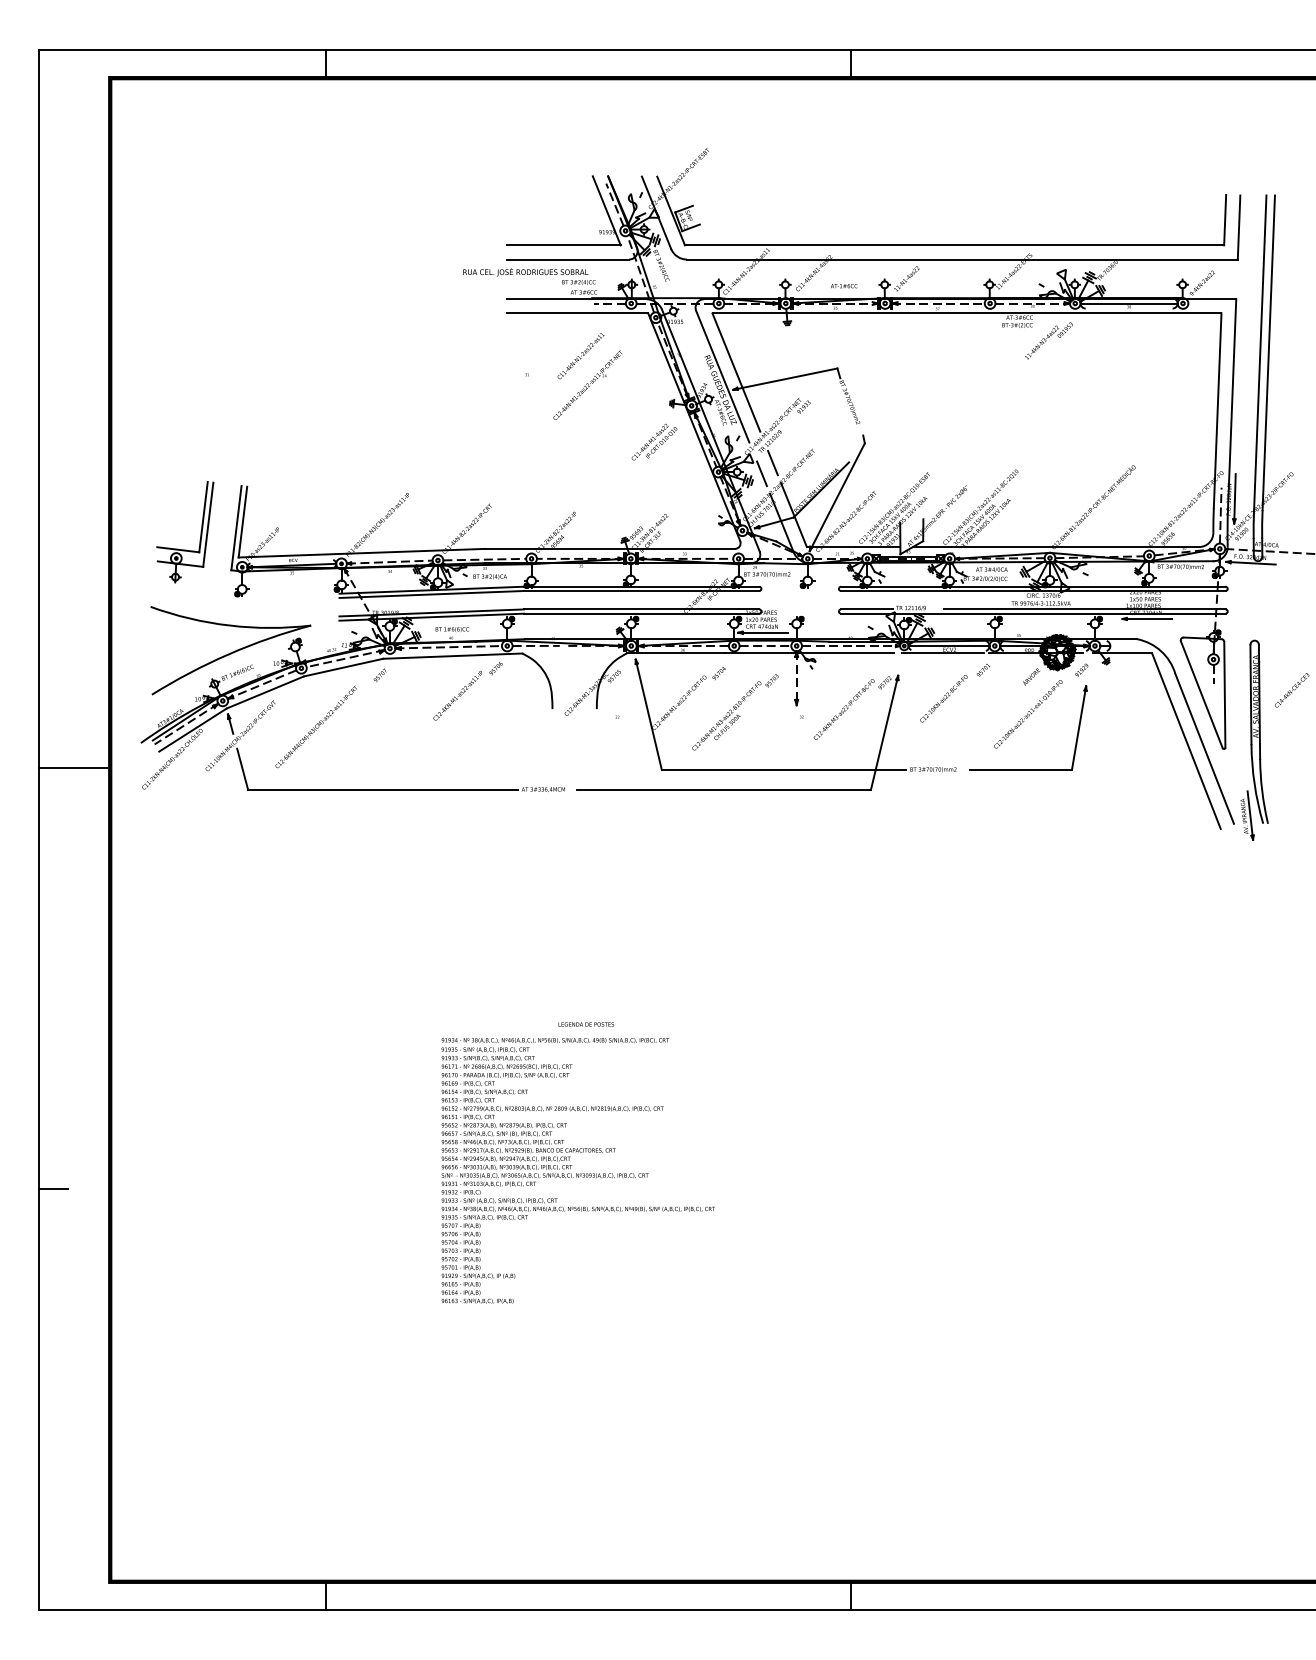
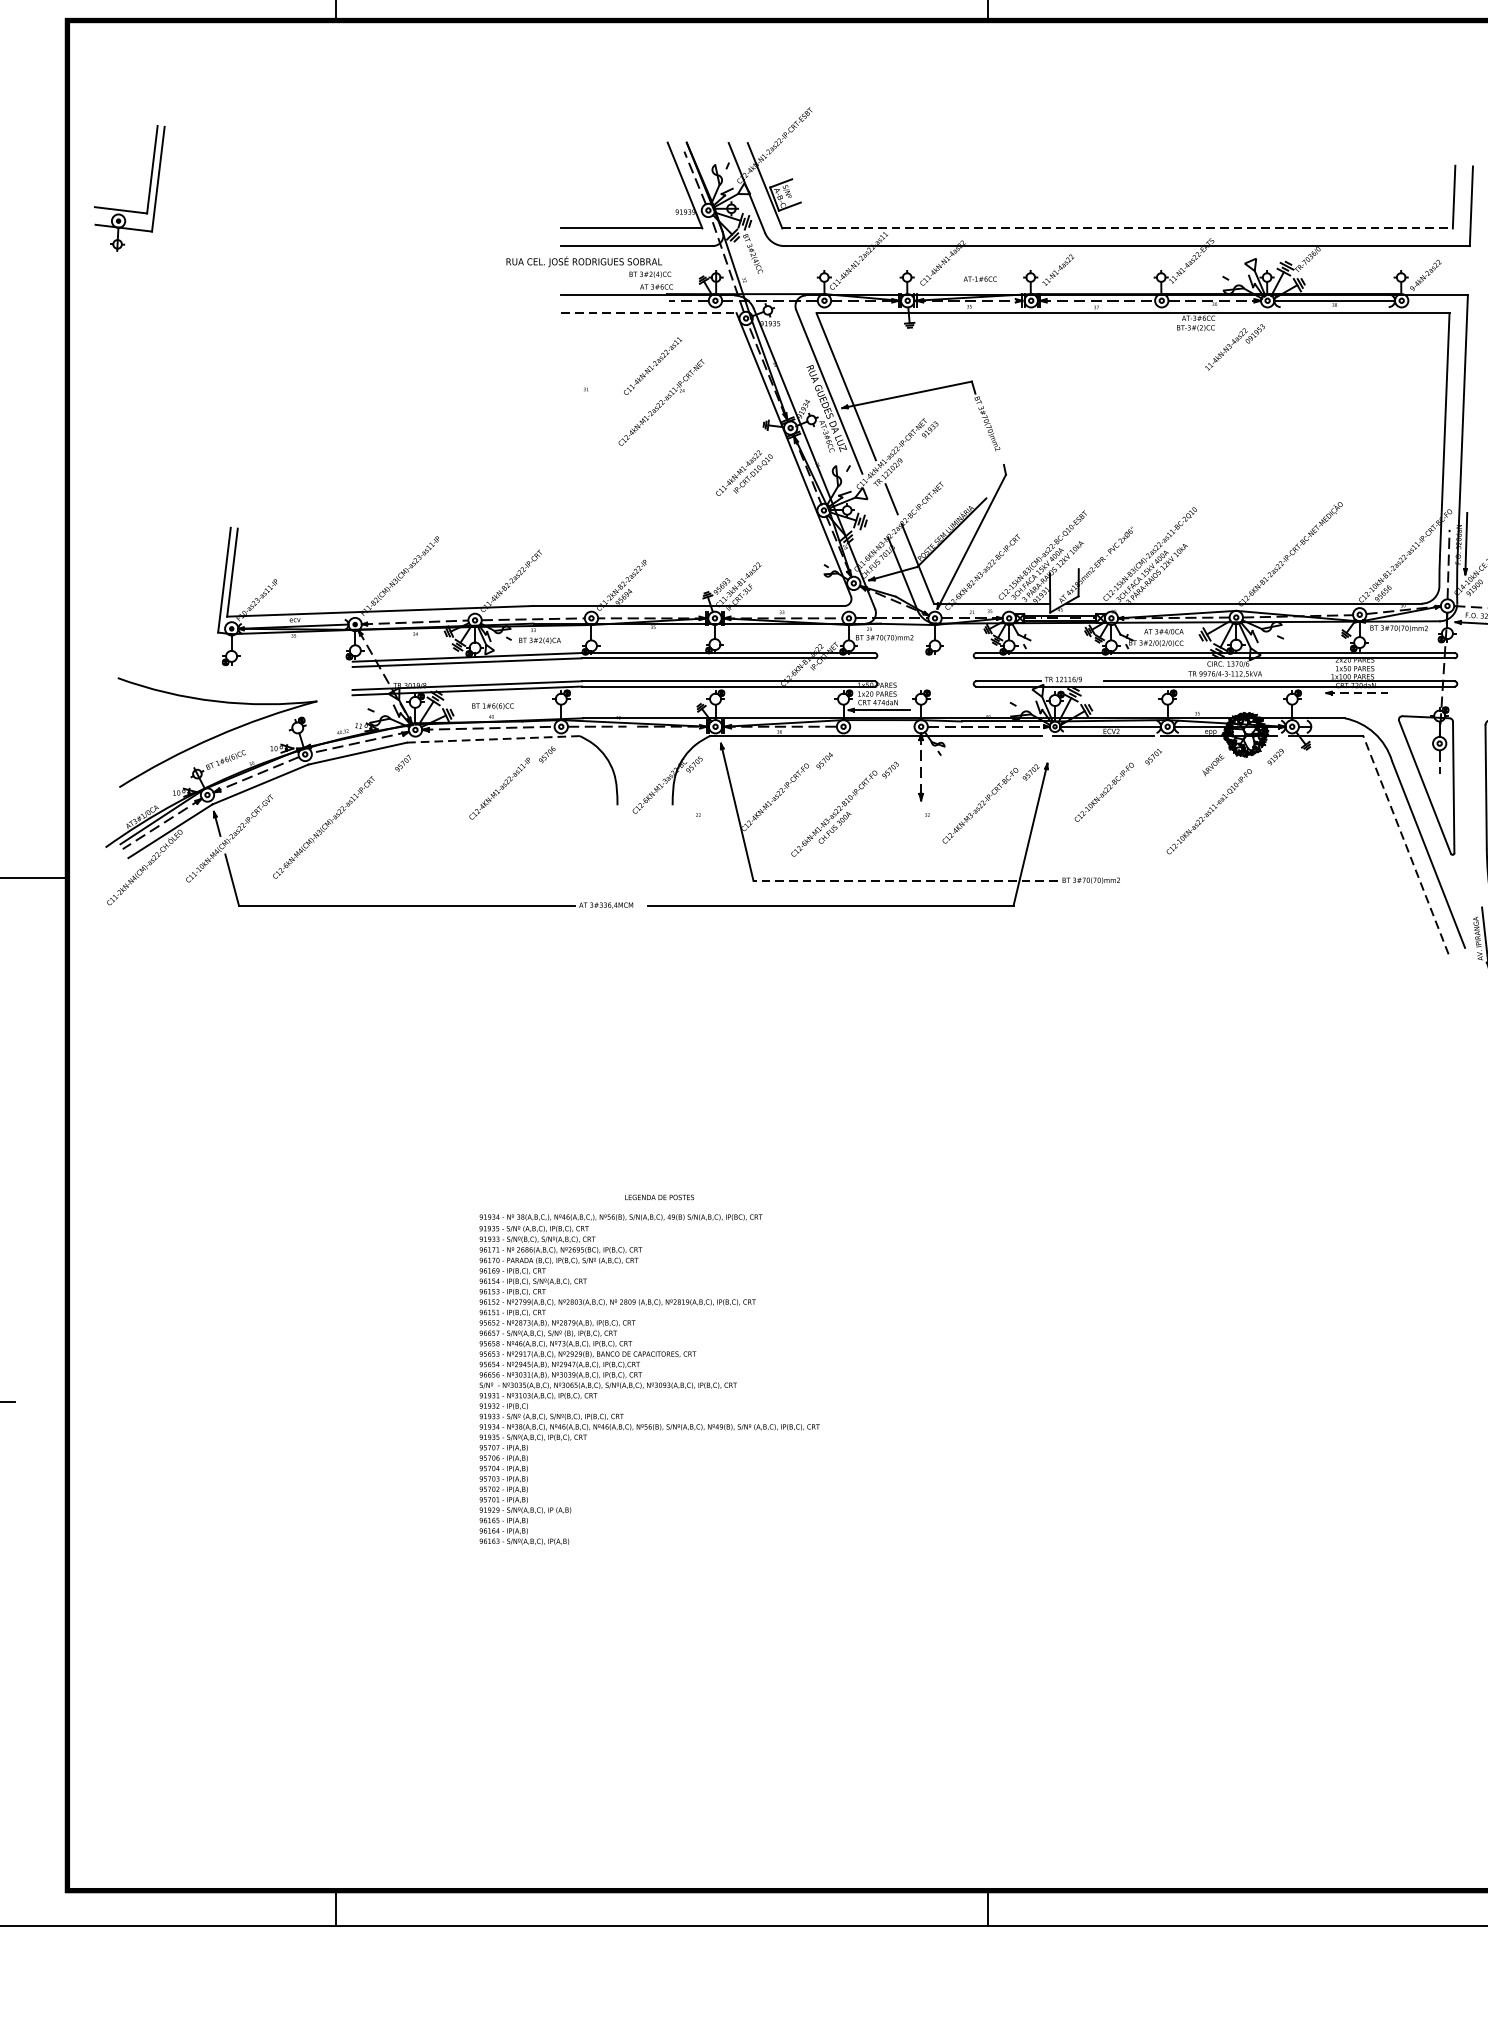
line: (954, 245) -> (1117, 228), solid -> dashed
line: (578, 313) -> (649, 313), solid -> dashed
line: (761, 473) -> (877, 512), removed
part: (200, 532) -> (148, 188), moved
line: (1147, 618) -> (1357, 692), solid -> dashed
line: (765, 645) -> (882, 726), removed
line: (452, 656) -> (493, 739), solid -> dashed
line: (1186, 740) -> (1406, 844), solid -> dashed
part: (1028, 769) -> (1209, 880), removed
line: (783, 770) -> (904, 881), solid -> dashed

